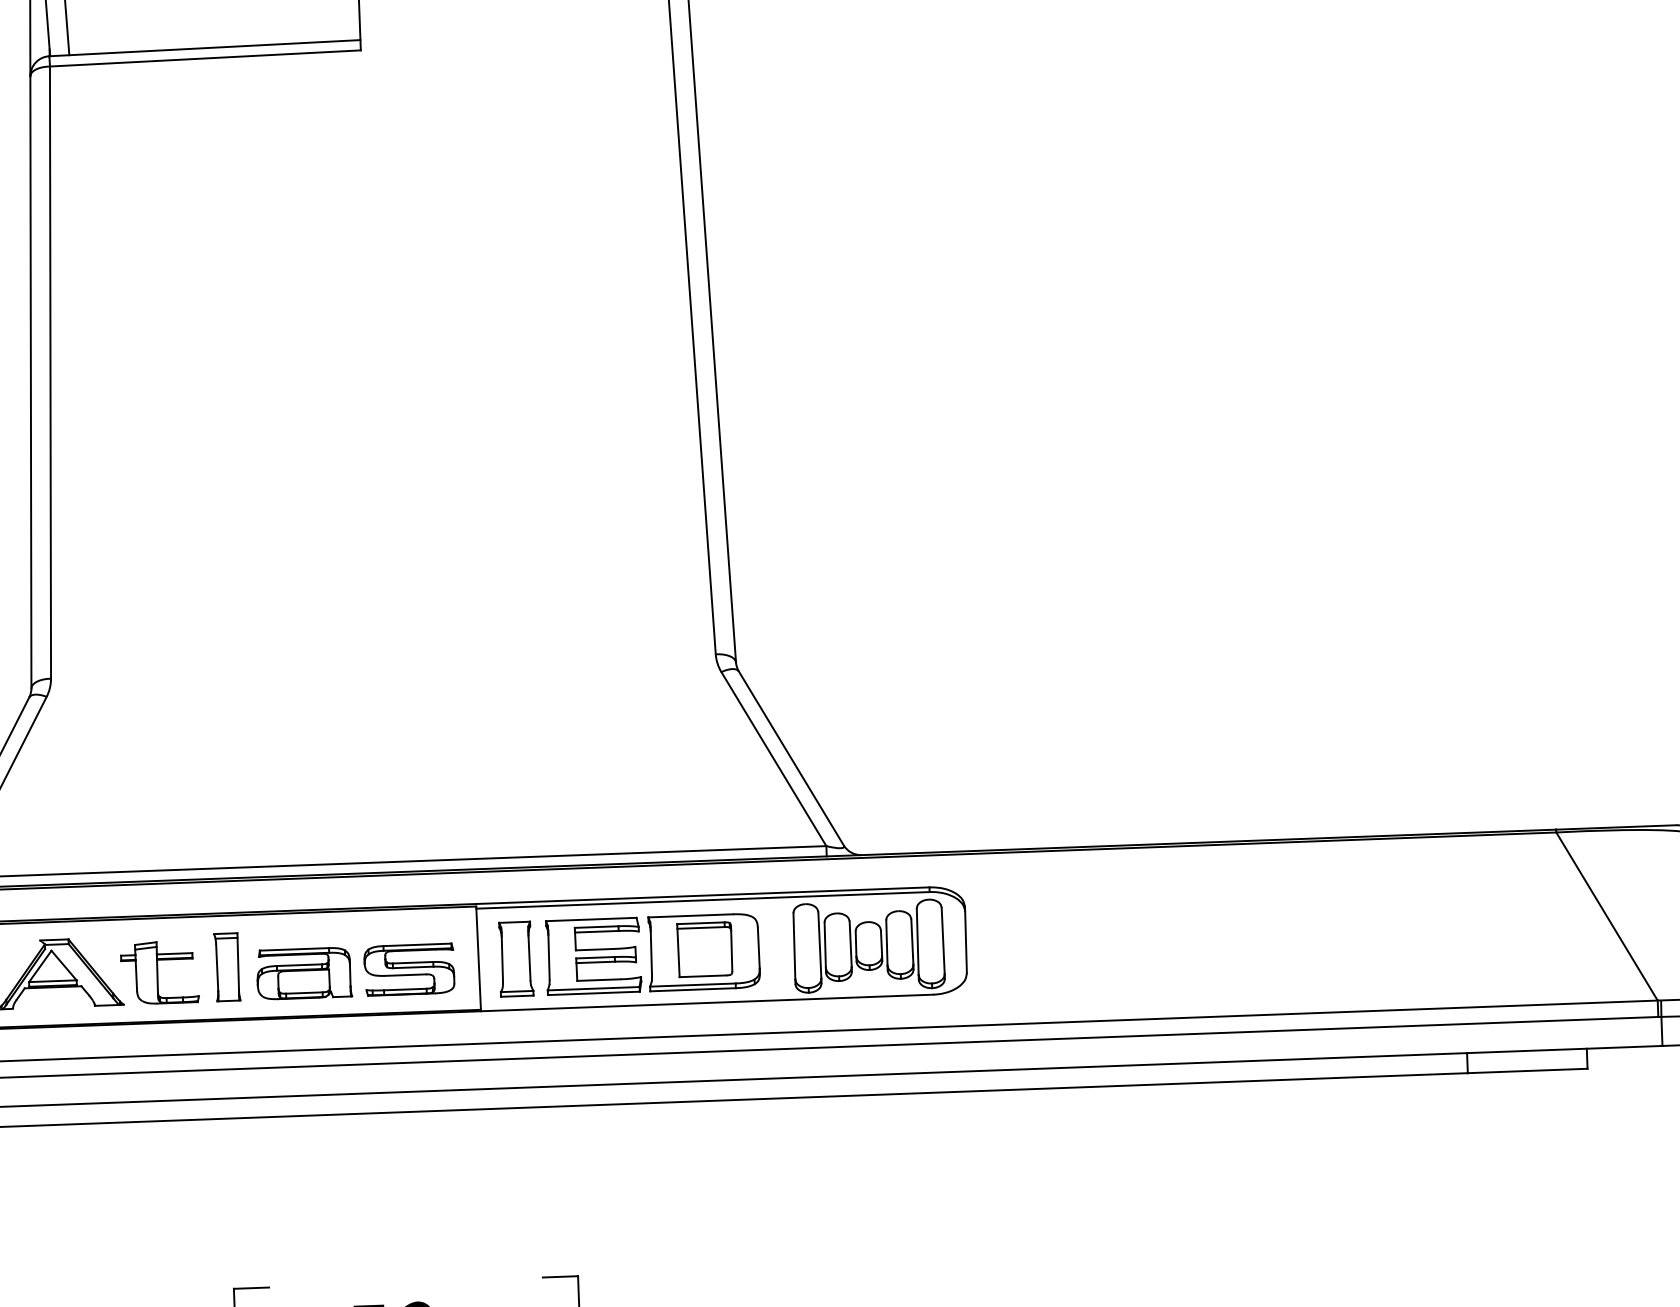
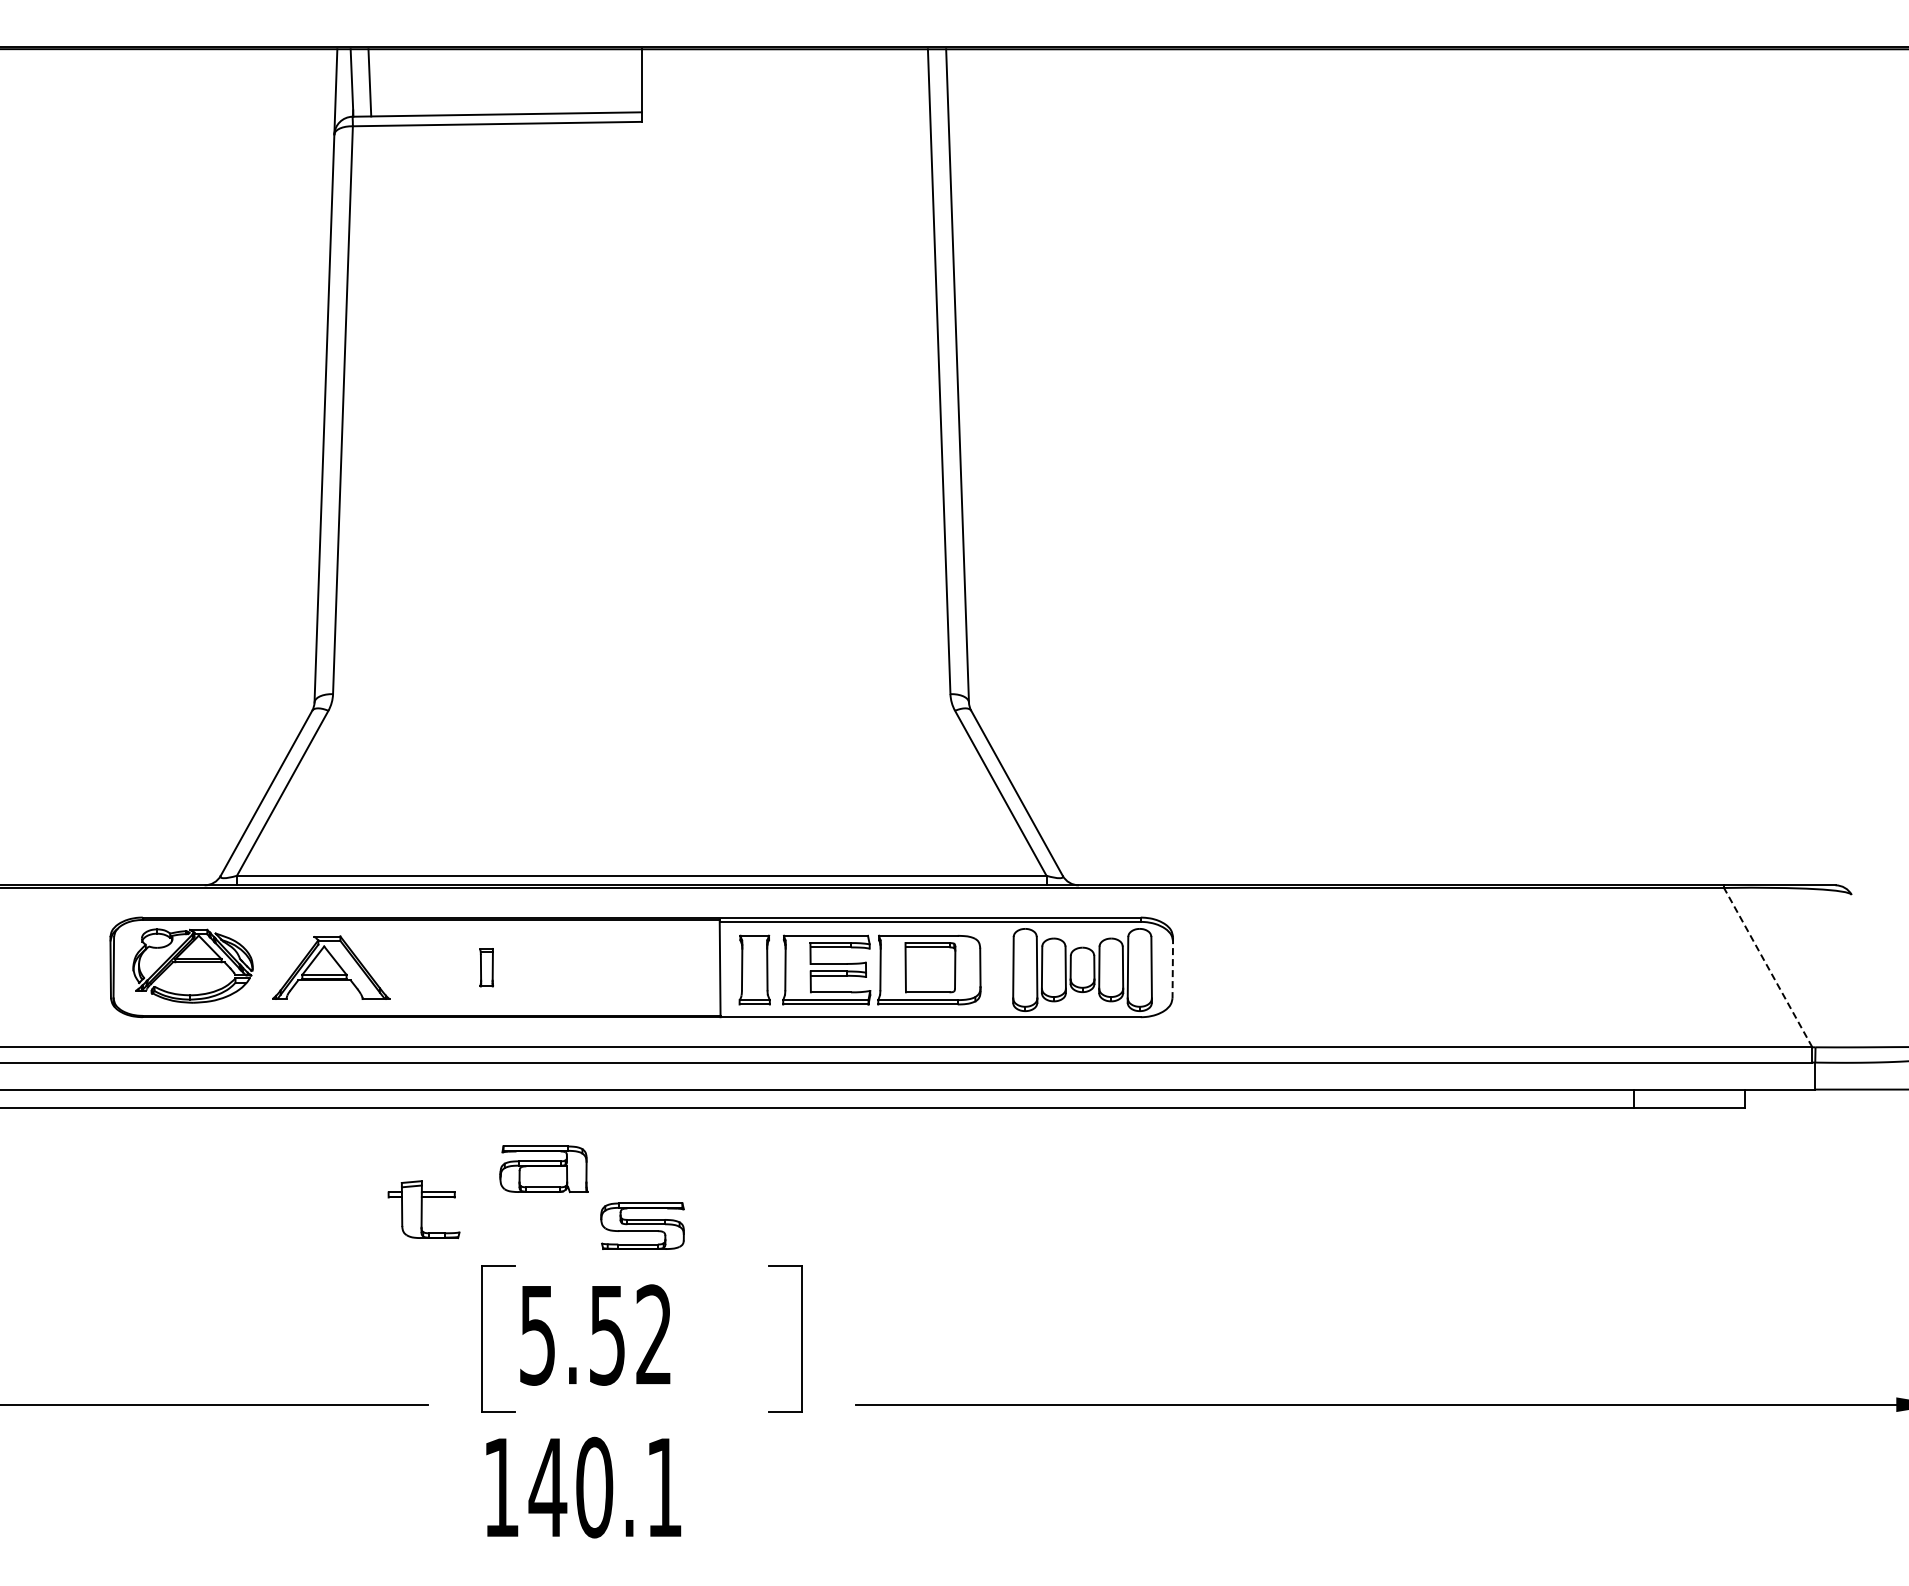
line: (1606, 916) -> (1767, 967), solid -> dashed
line: (965, 939) -> (1172, 967), solid -> dashed
part: (227, 966) -> (486, 967), size x0.6
part: (409, 968) -> (642, 1225), moved
part: (159, 972) -> (423, 1209), moved
part: (303, 973) -> (543, 1169), moved

